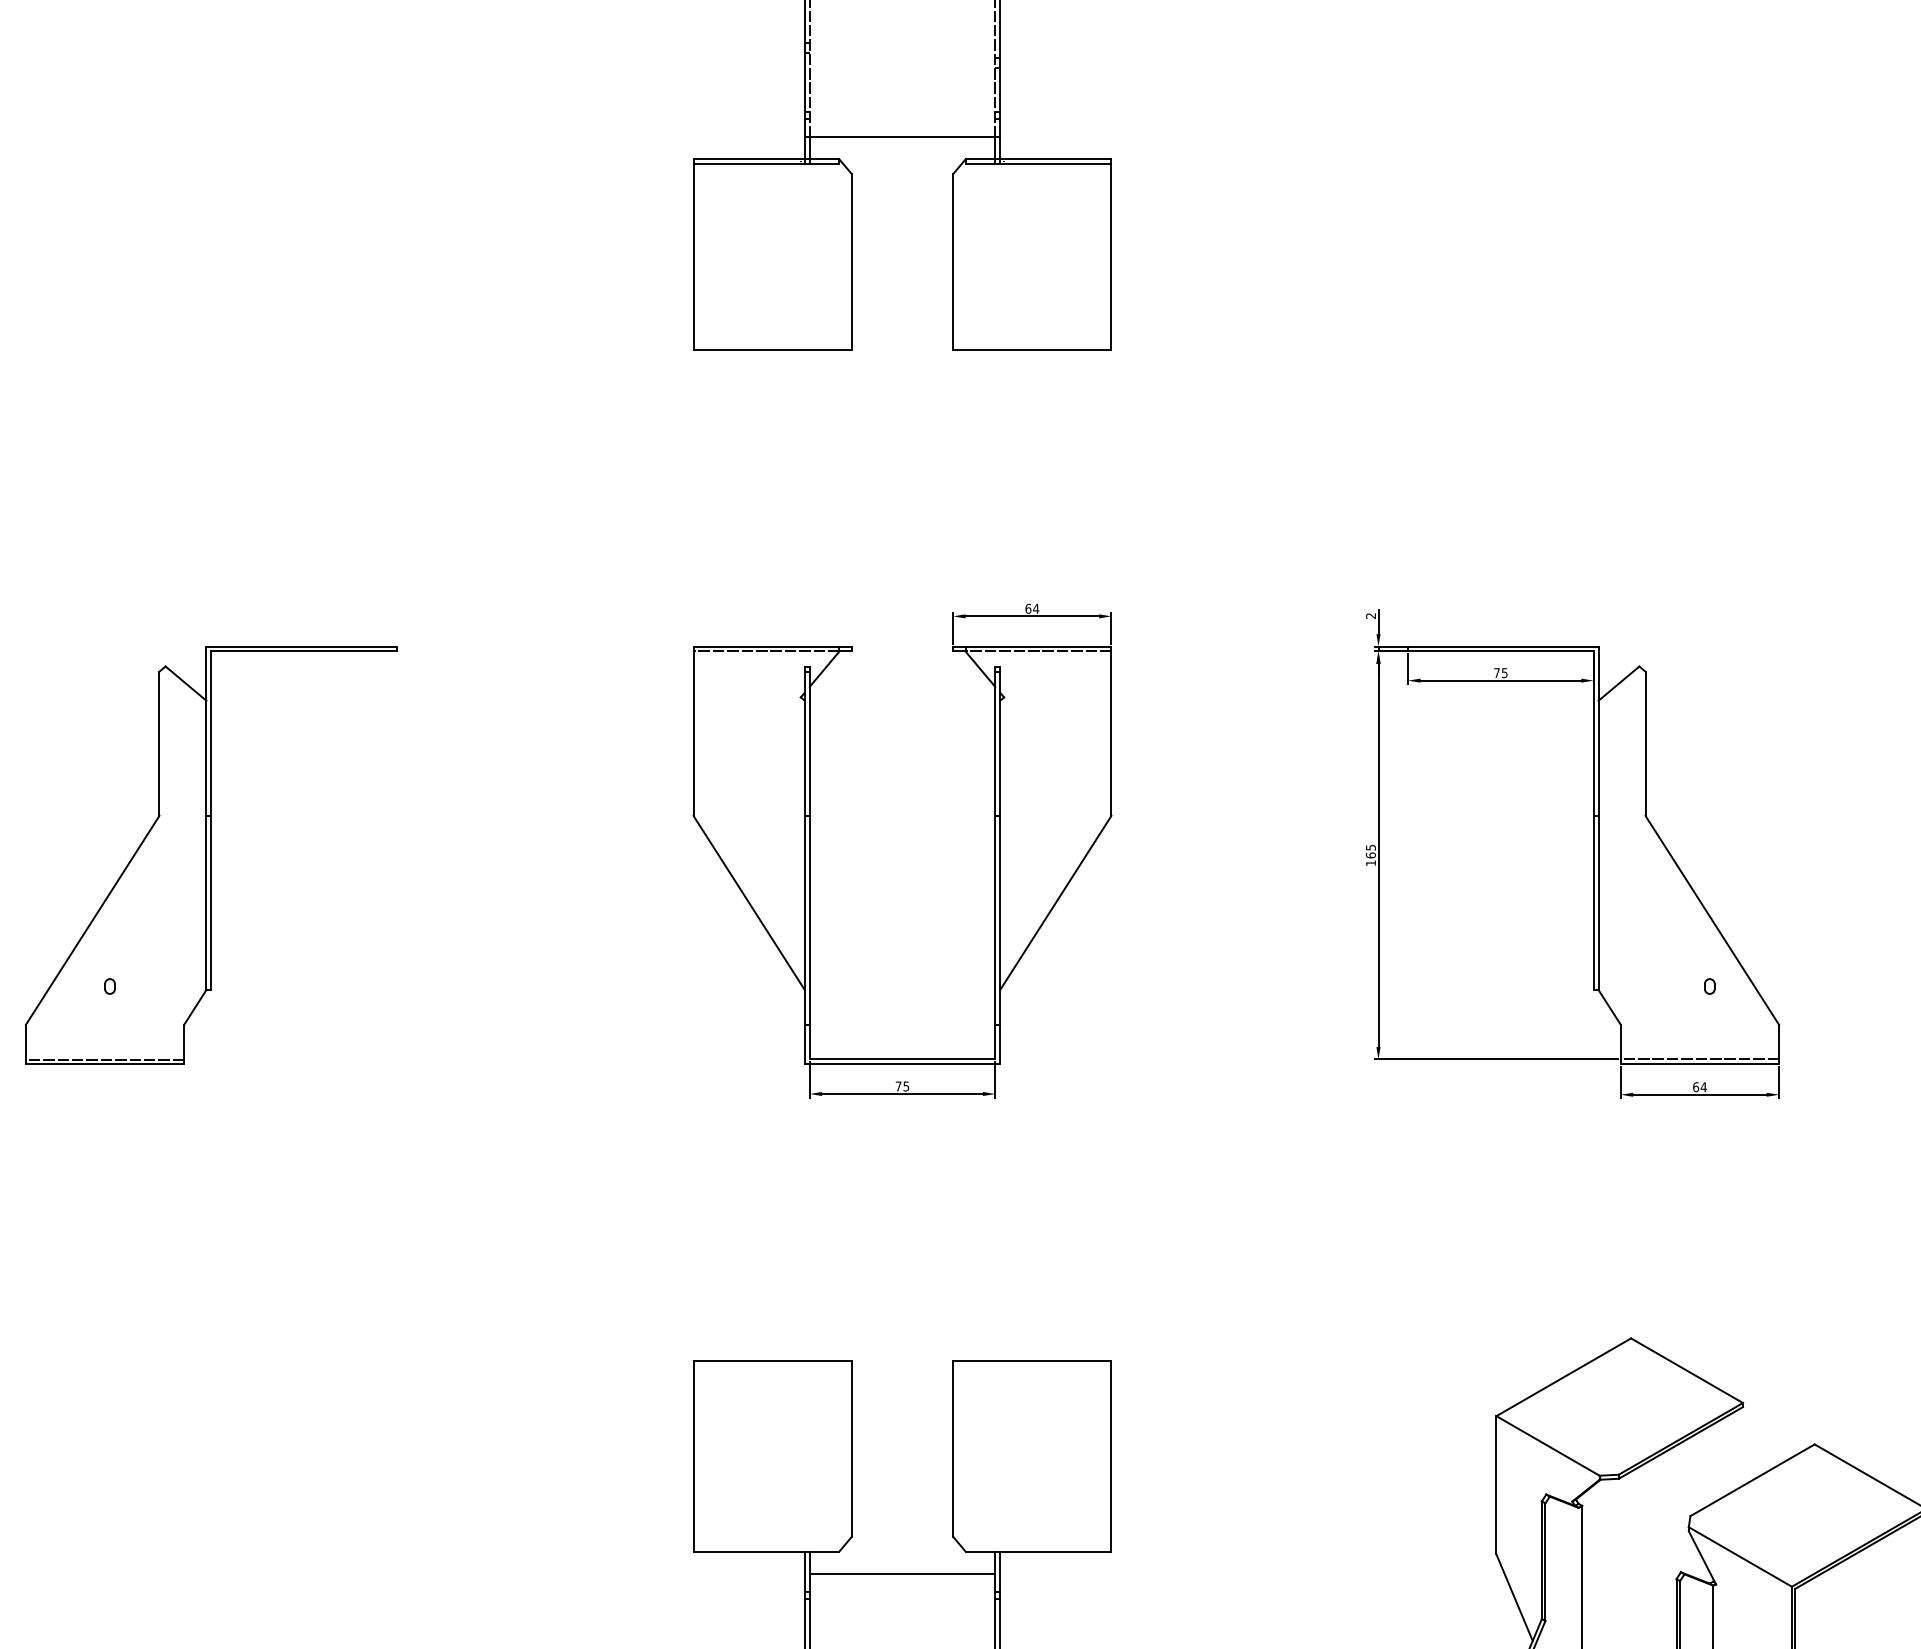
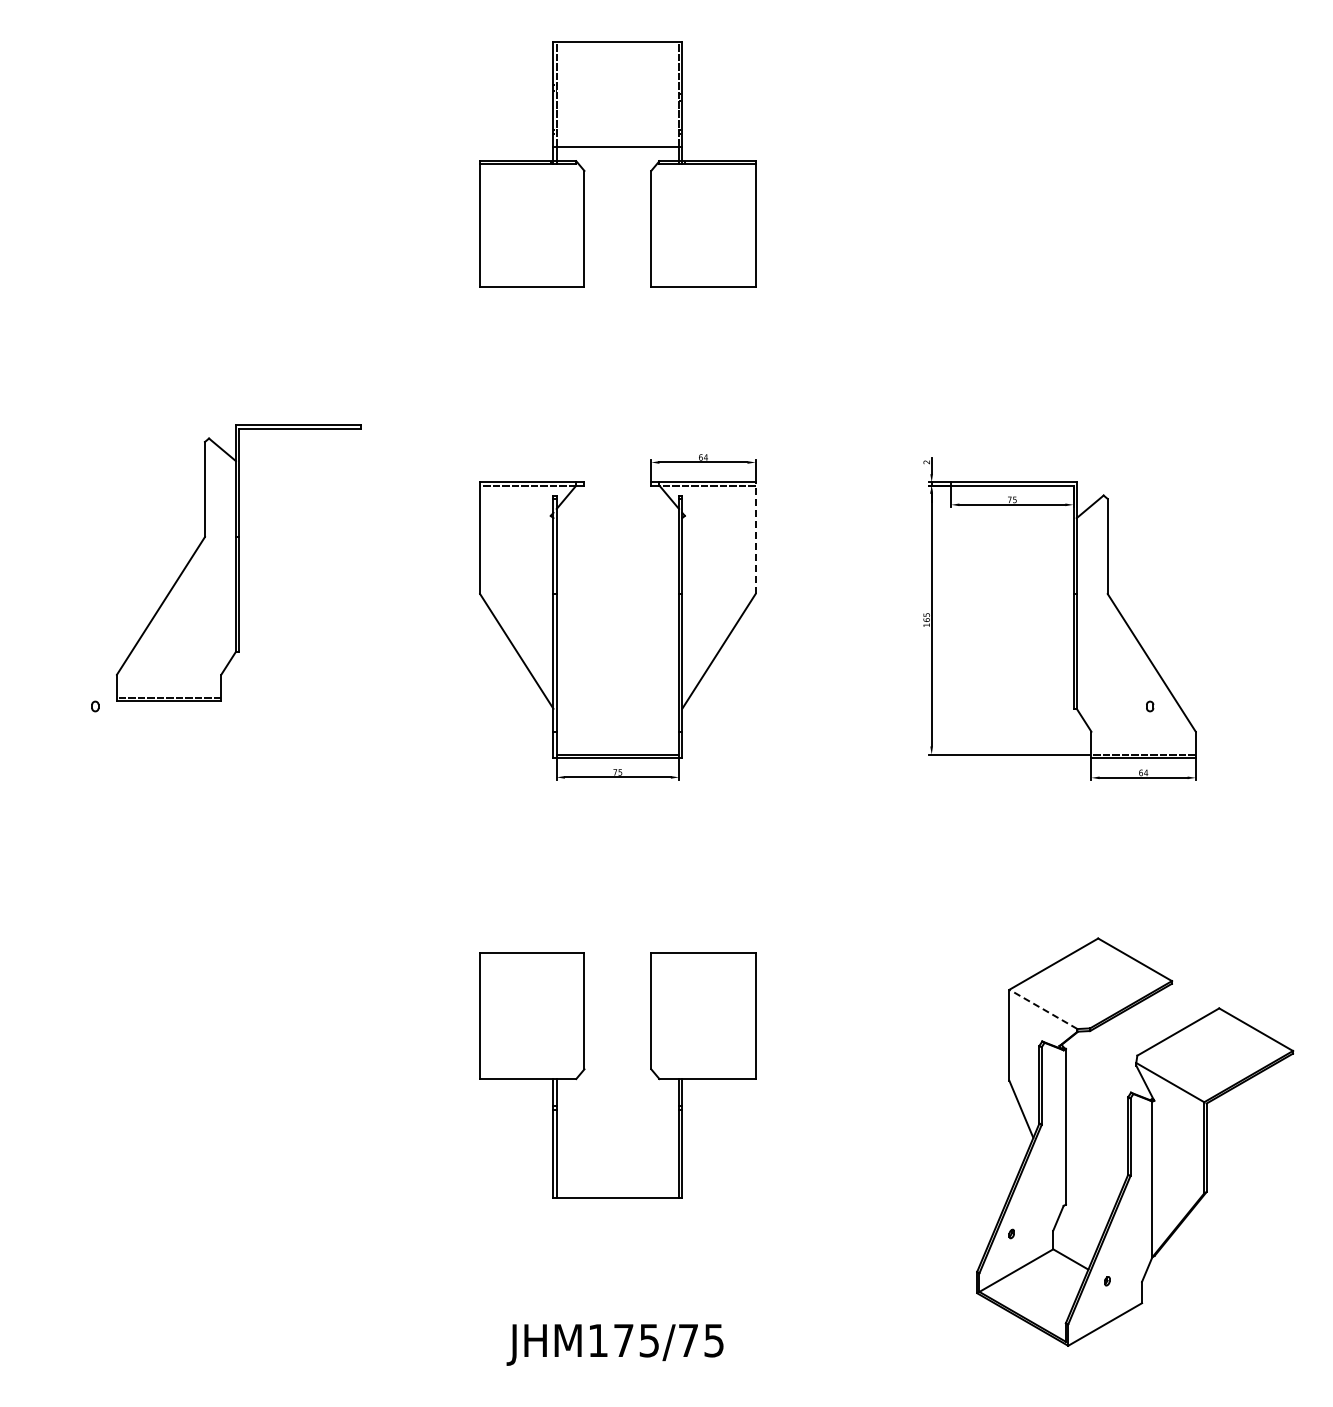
line: (1111, 731) -> (755, 538), solid -> dashed
part: (210, 854) -> (238, 562), moved
line: (1548, 1446) -> (1043, 1009), solid -> dashed
line: (901, 1573) -> (617, 1093), removed

